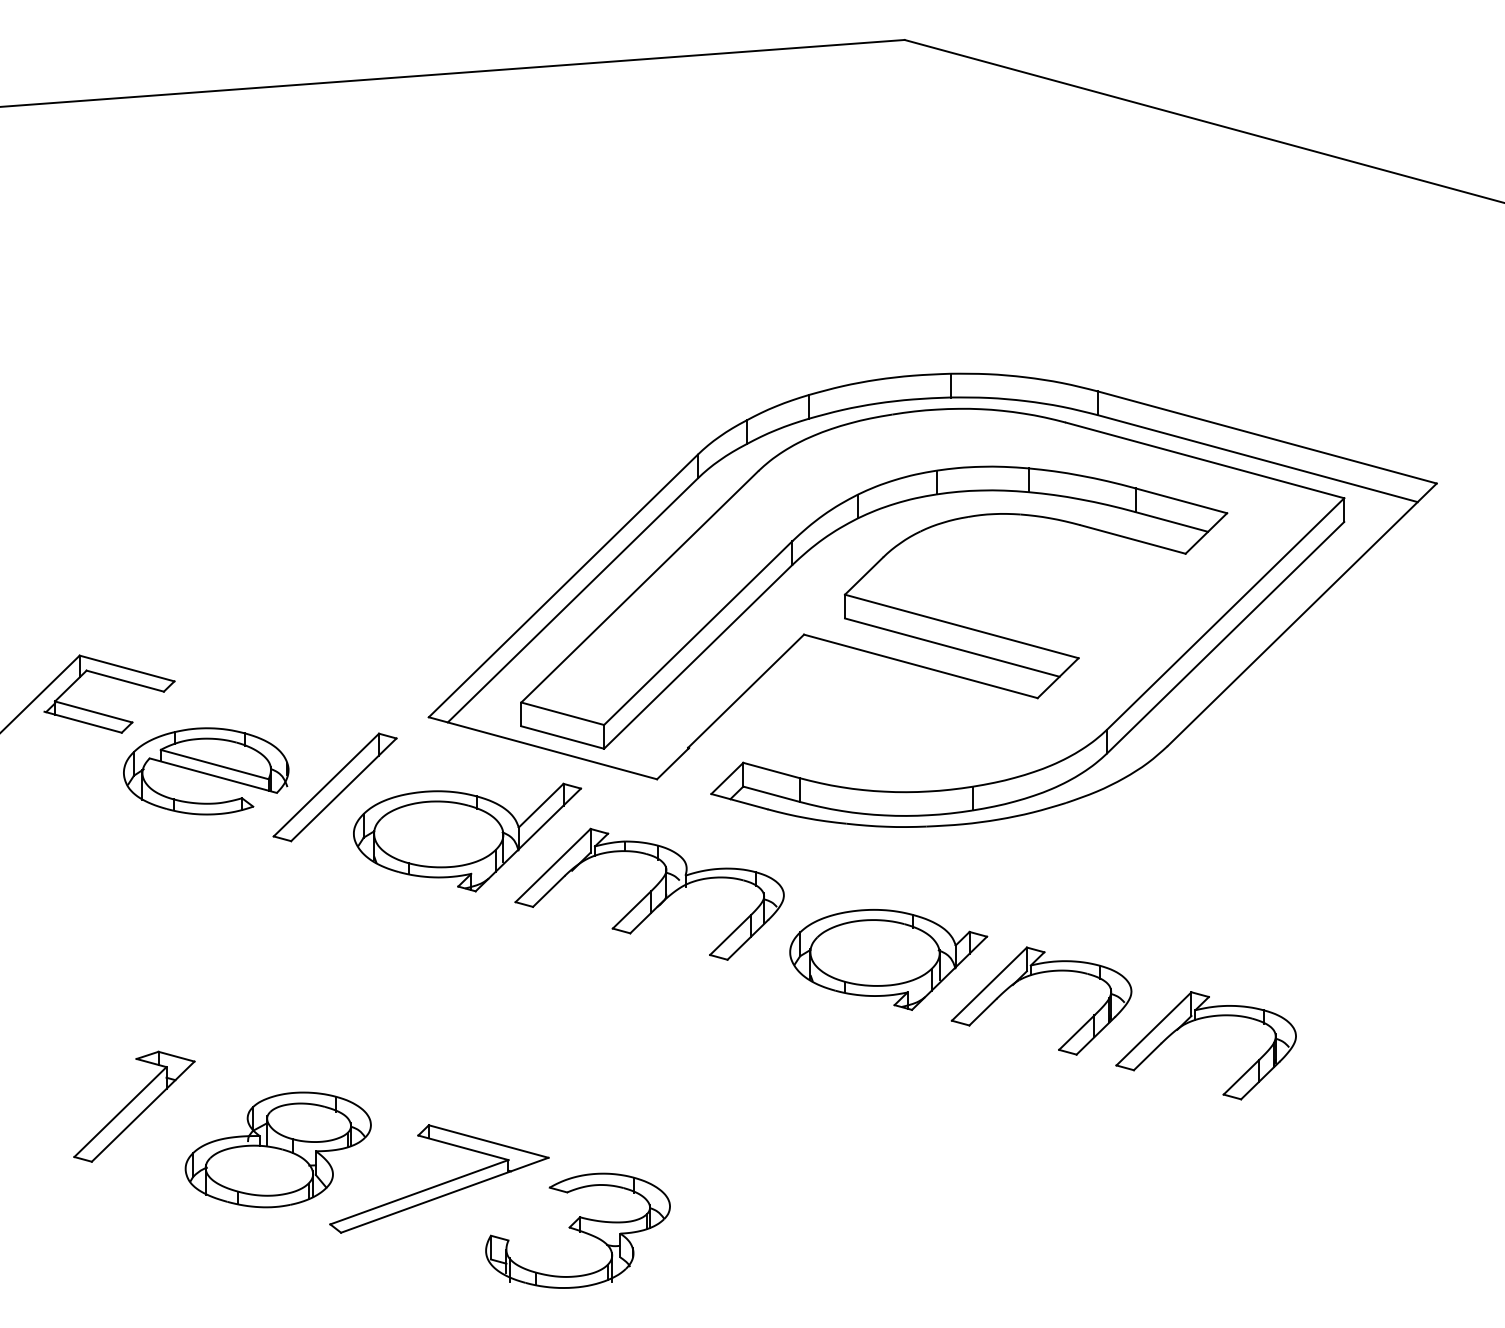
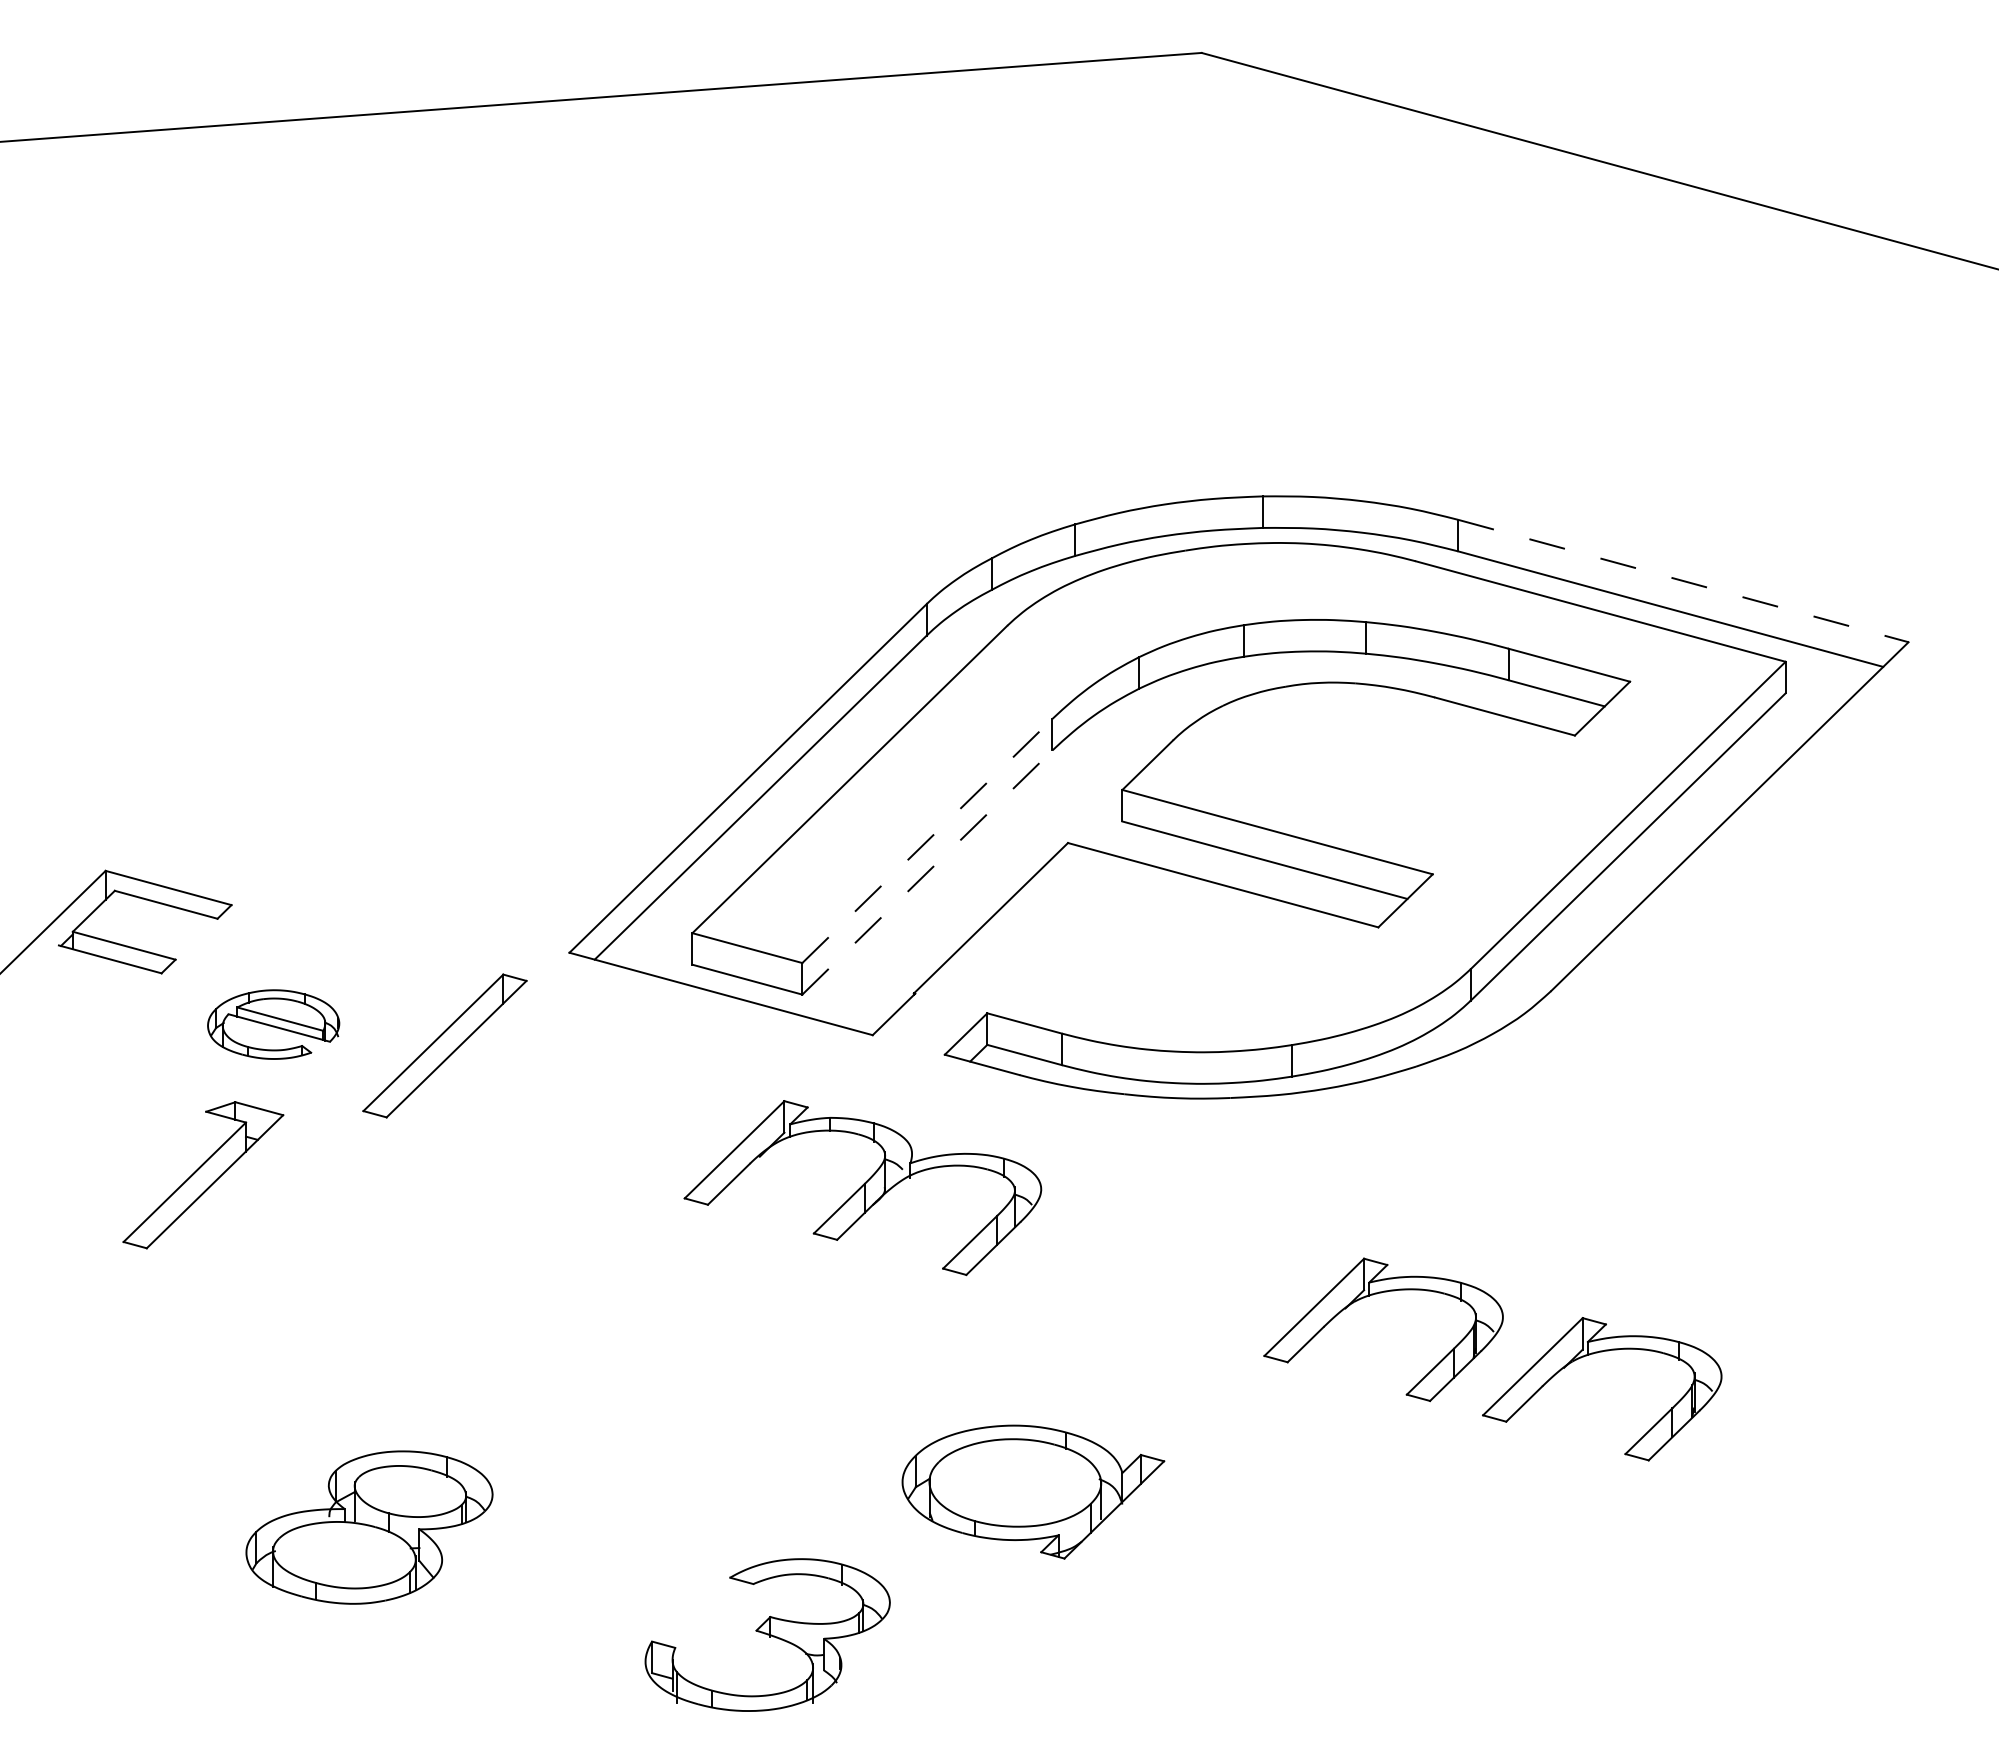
line: (1267, 437) -> (1683, 581), solid -> dashed
line: (698, 632) -> (927, 840), solid -> dashed
line: (698, 656) -> (927, 872), solid -> dashed
part: (206, 771) -> (273, 1024), size x0.6
part: (467, 837) -> (620, 1112), removed
part: (888, 959) -> (1033, 1491), moved
part: (134, 1106) -> (203, 1175), moved
part: (440, 1183) -> (584, 1572), removed

